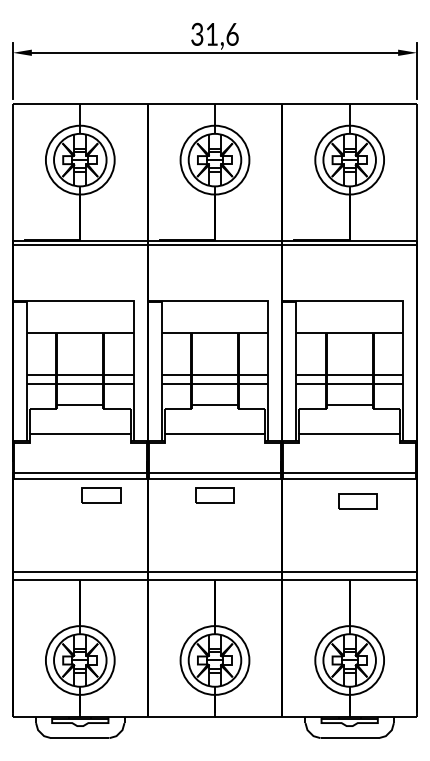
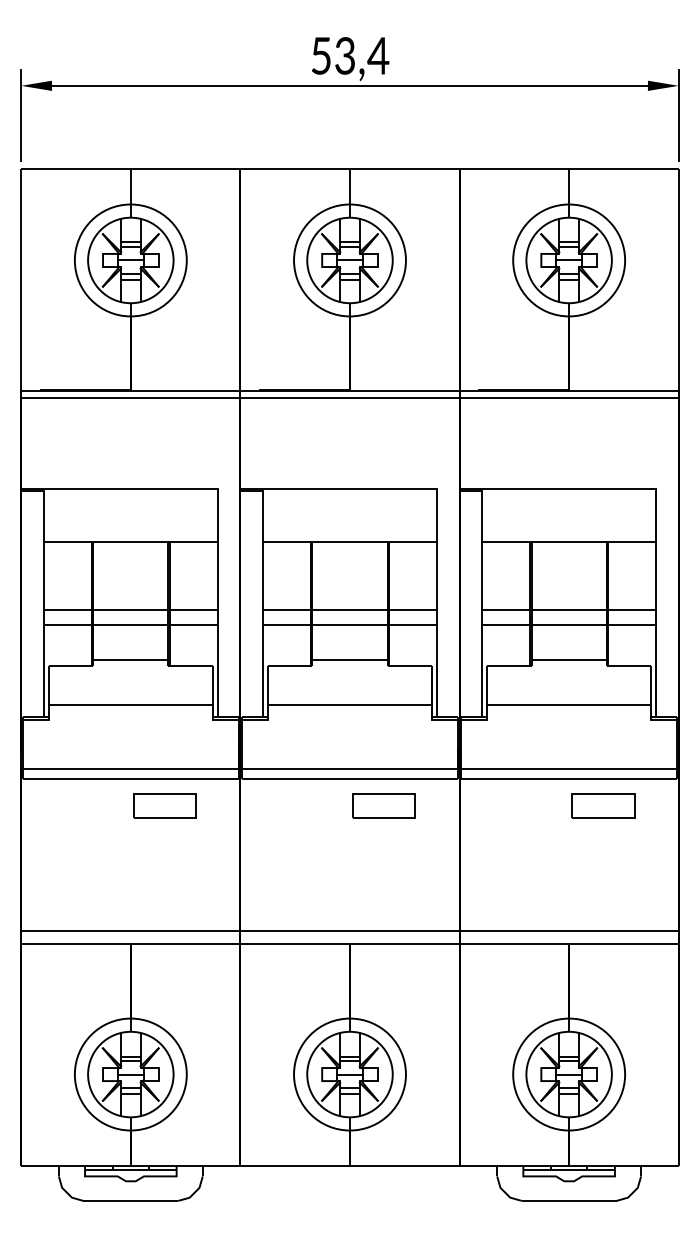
text: (215, 33) -> (350, 54), 31,6 -> 53,4
part: (214, 495) -> (383, 806), moved
part: (357, 501) -> (602, 806), moved

